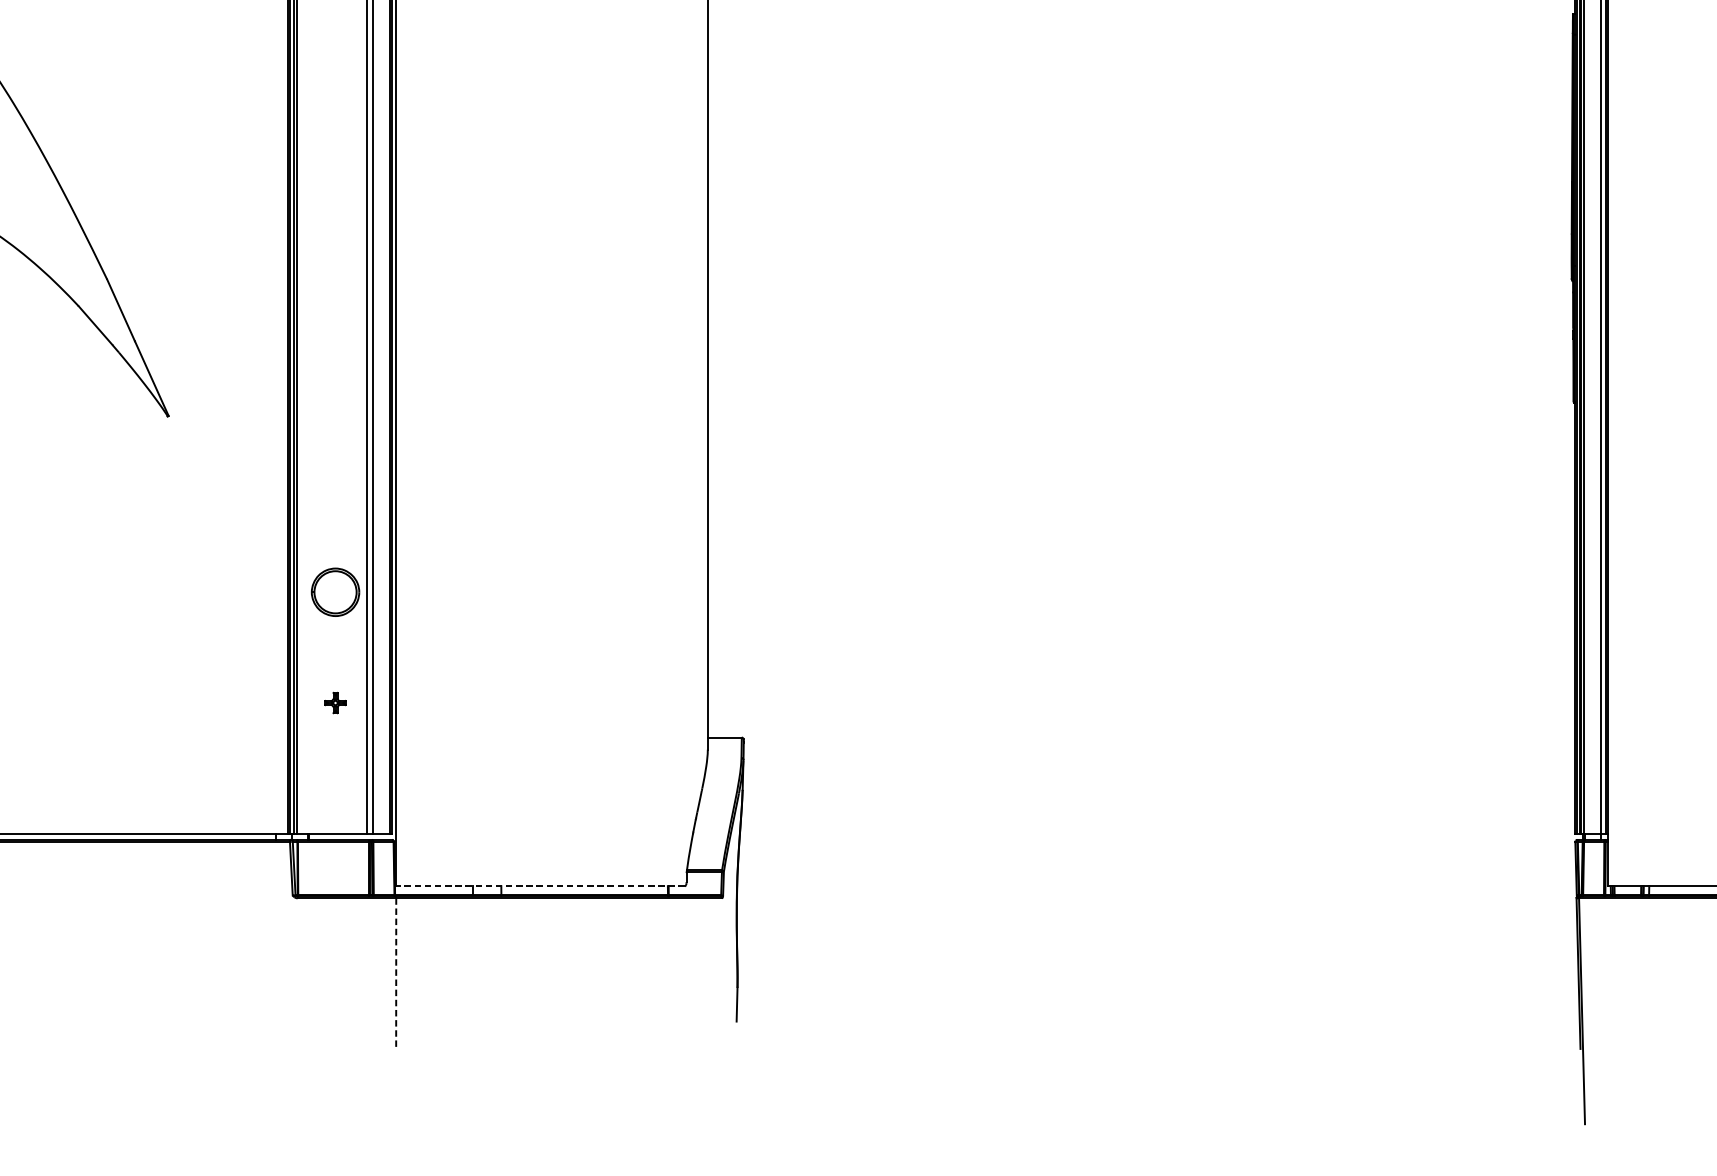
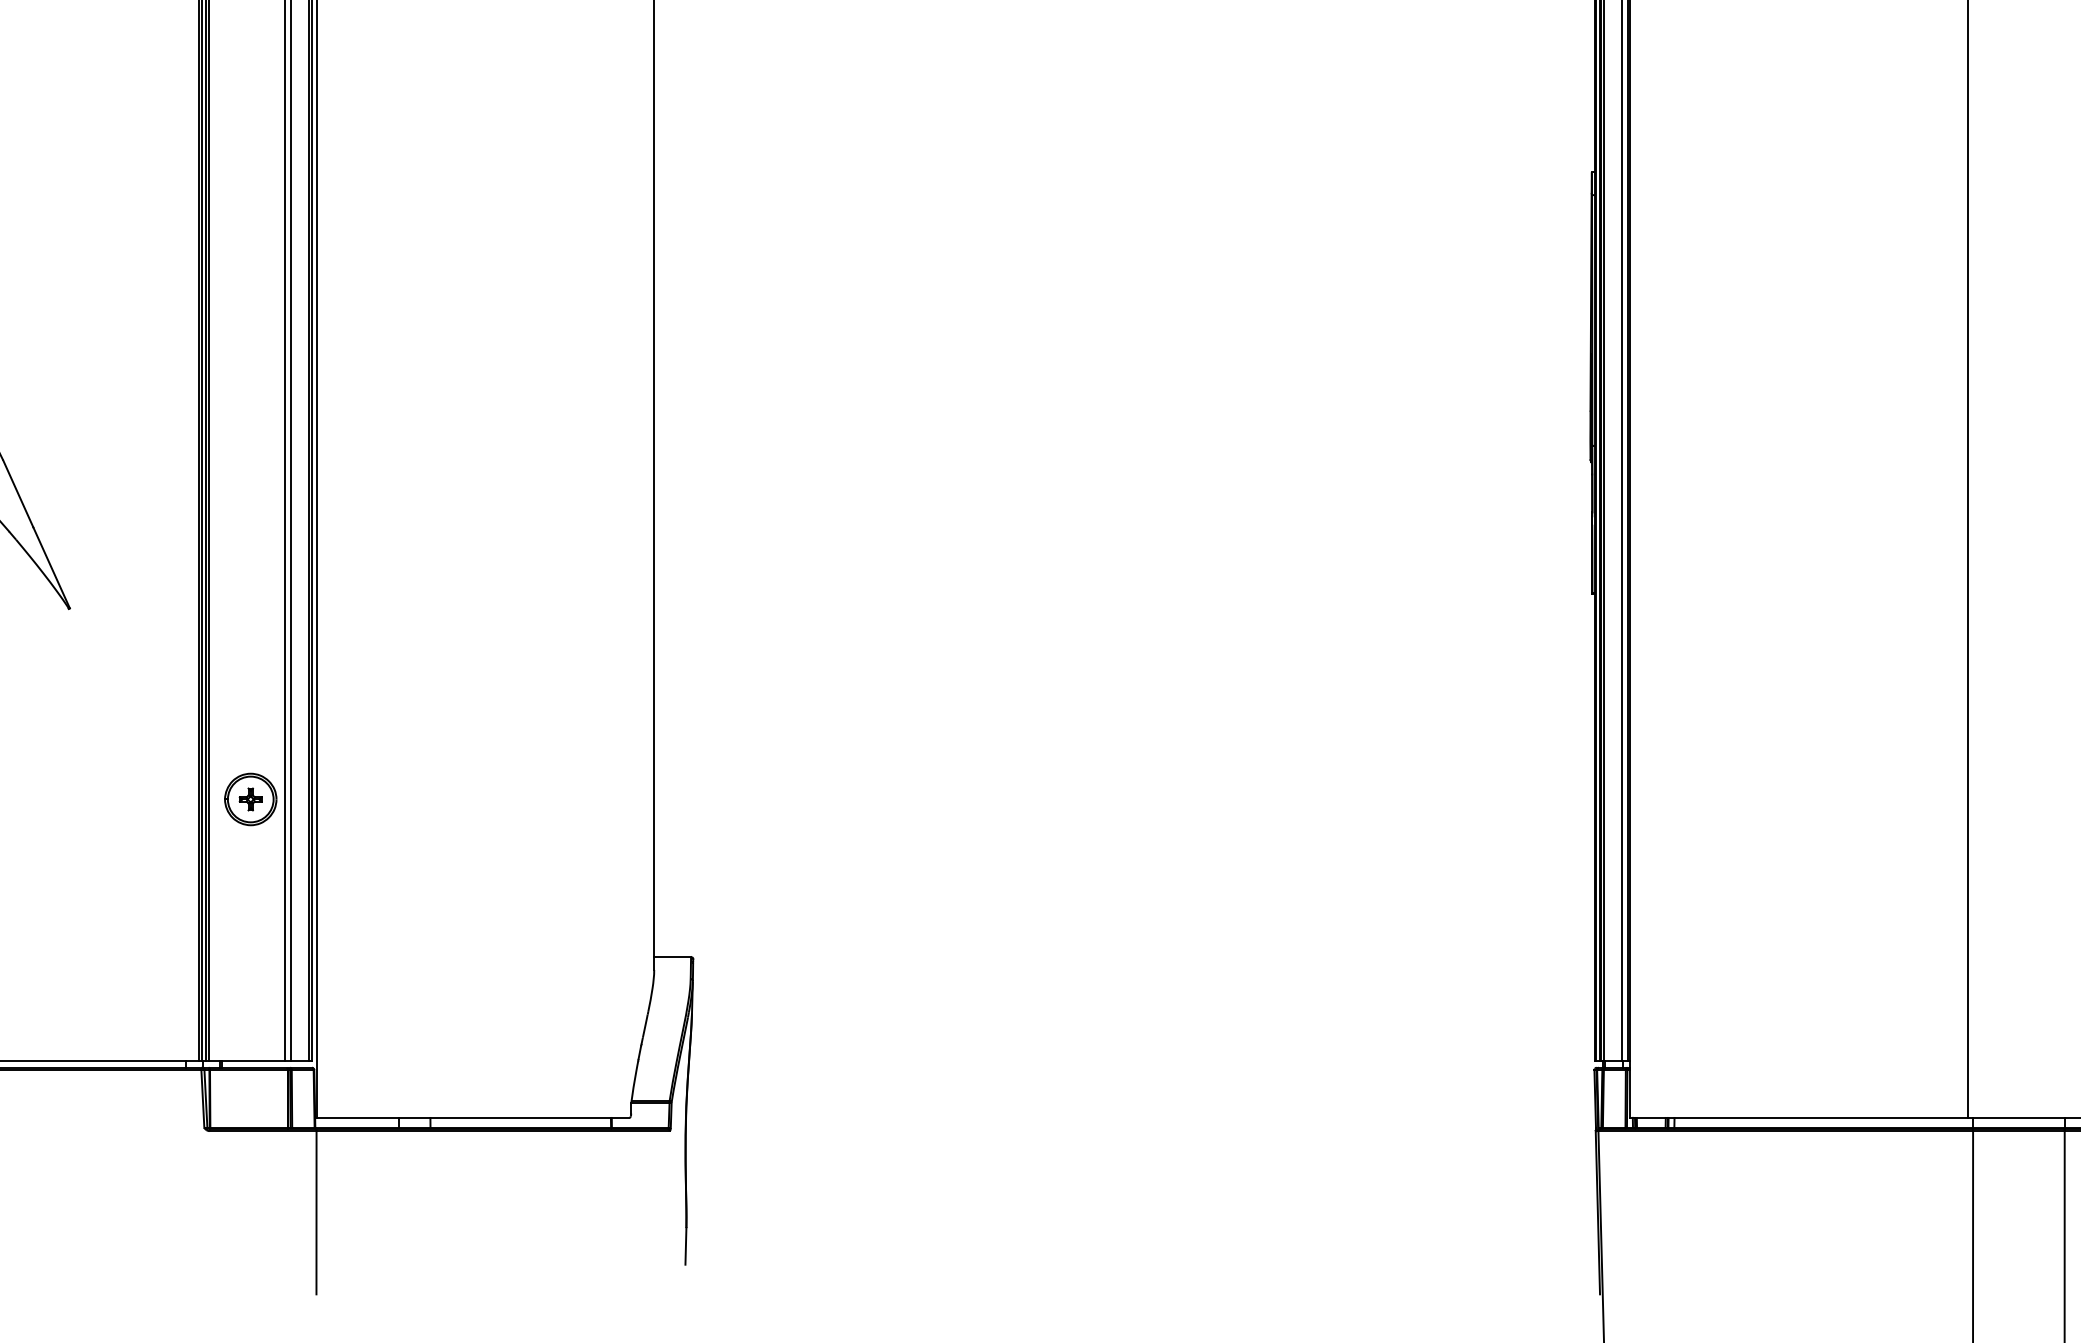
part: (335, 703) -> (250, 799), moved
line: (539, 885) -> (471, 1117), dashed -> solid
line: (396, 973) -> (316, 1212), dashed -> solid

